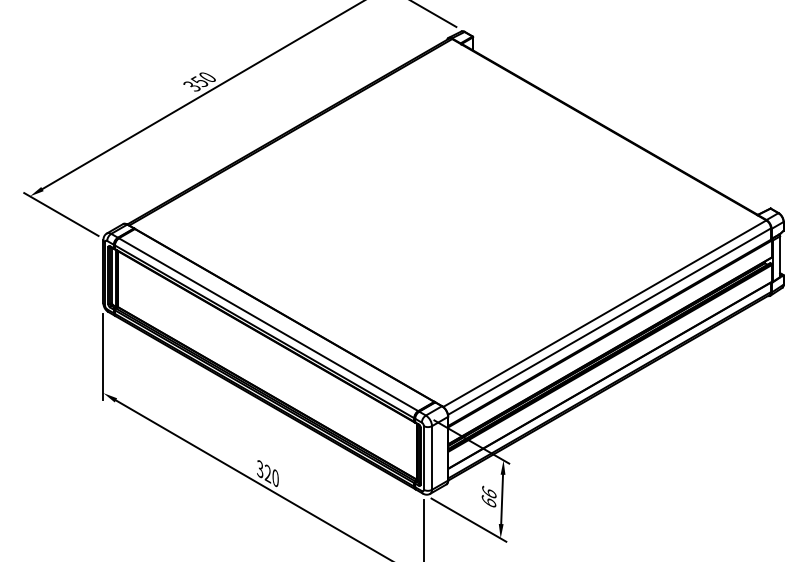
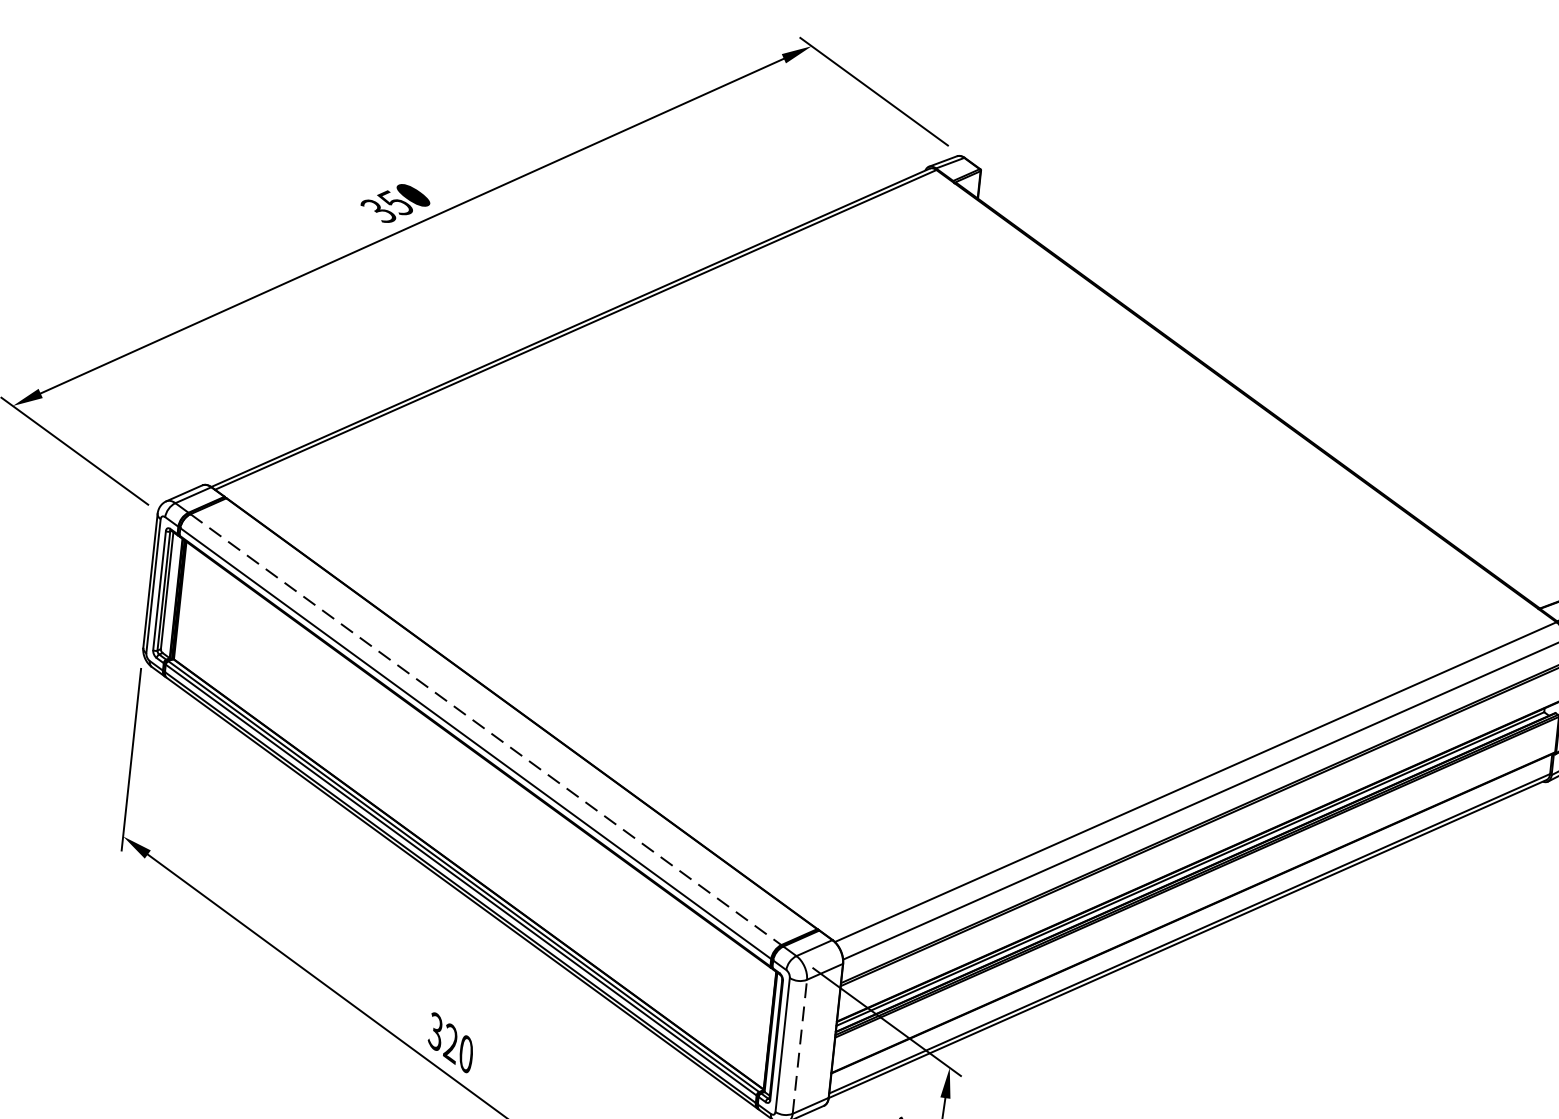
line: (268, 324) -> (485, 729), solid -> dashed
line: (432, 458) -> (800, 1047), solid -> dashed

